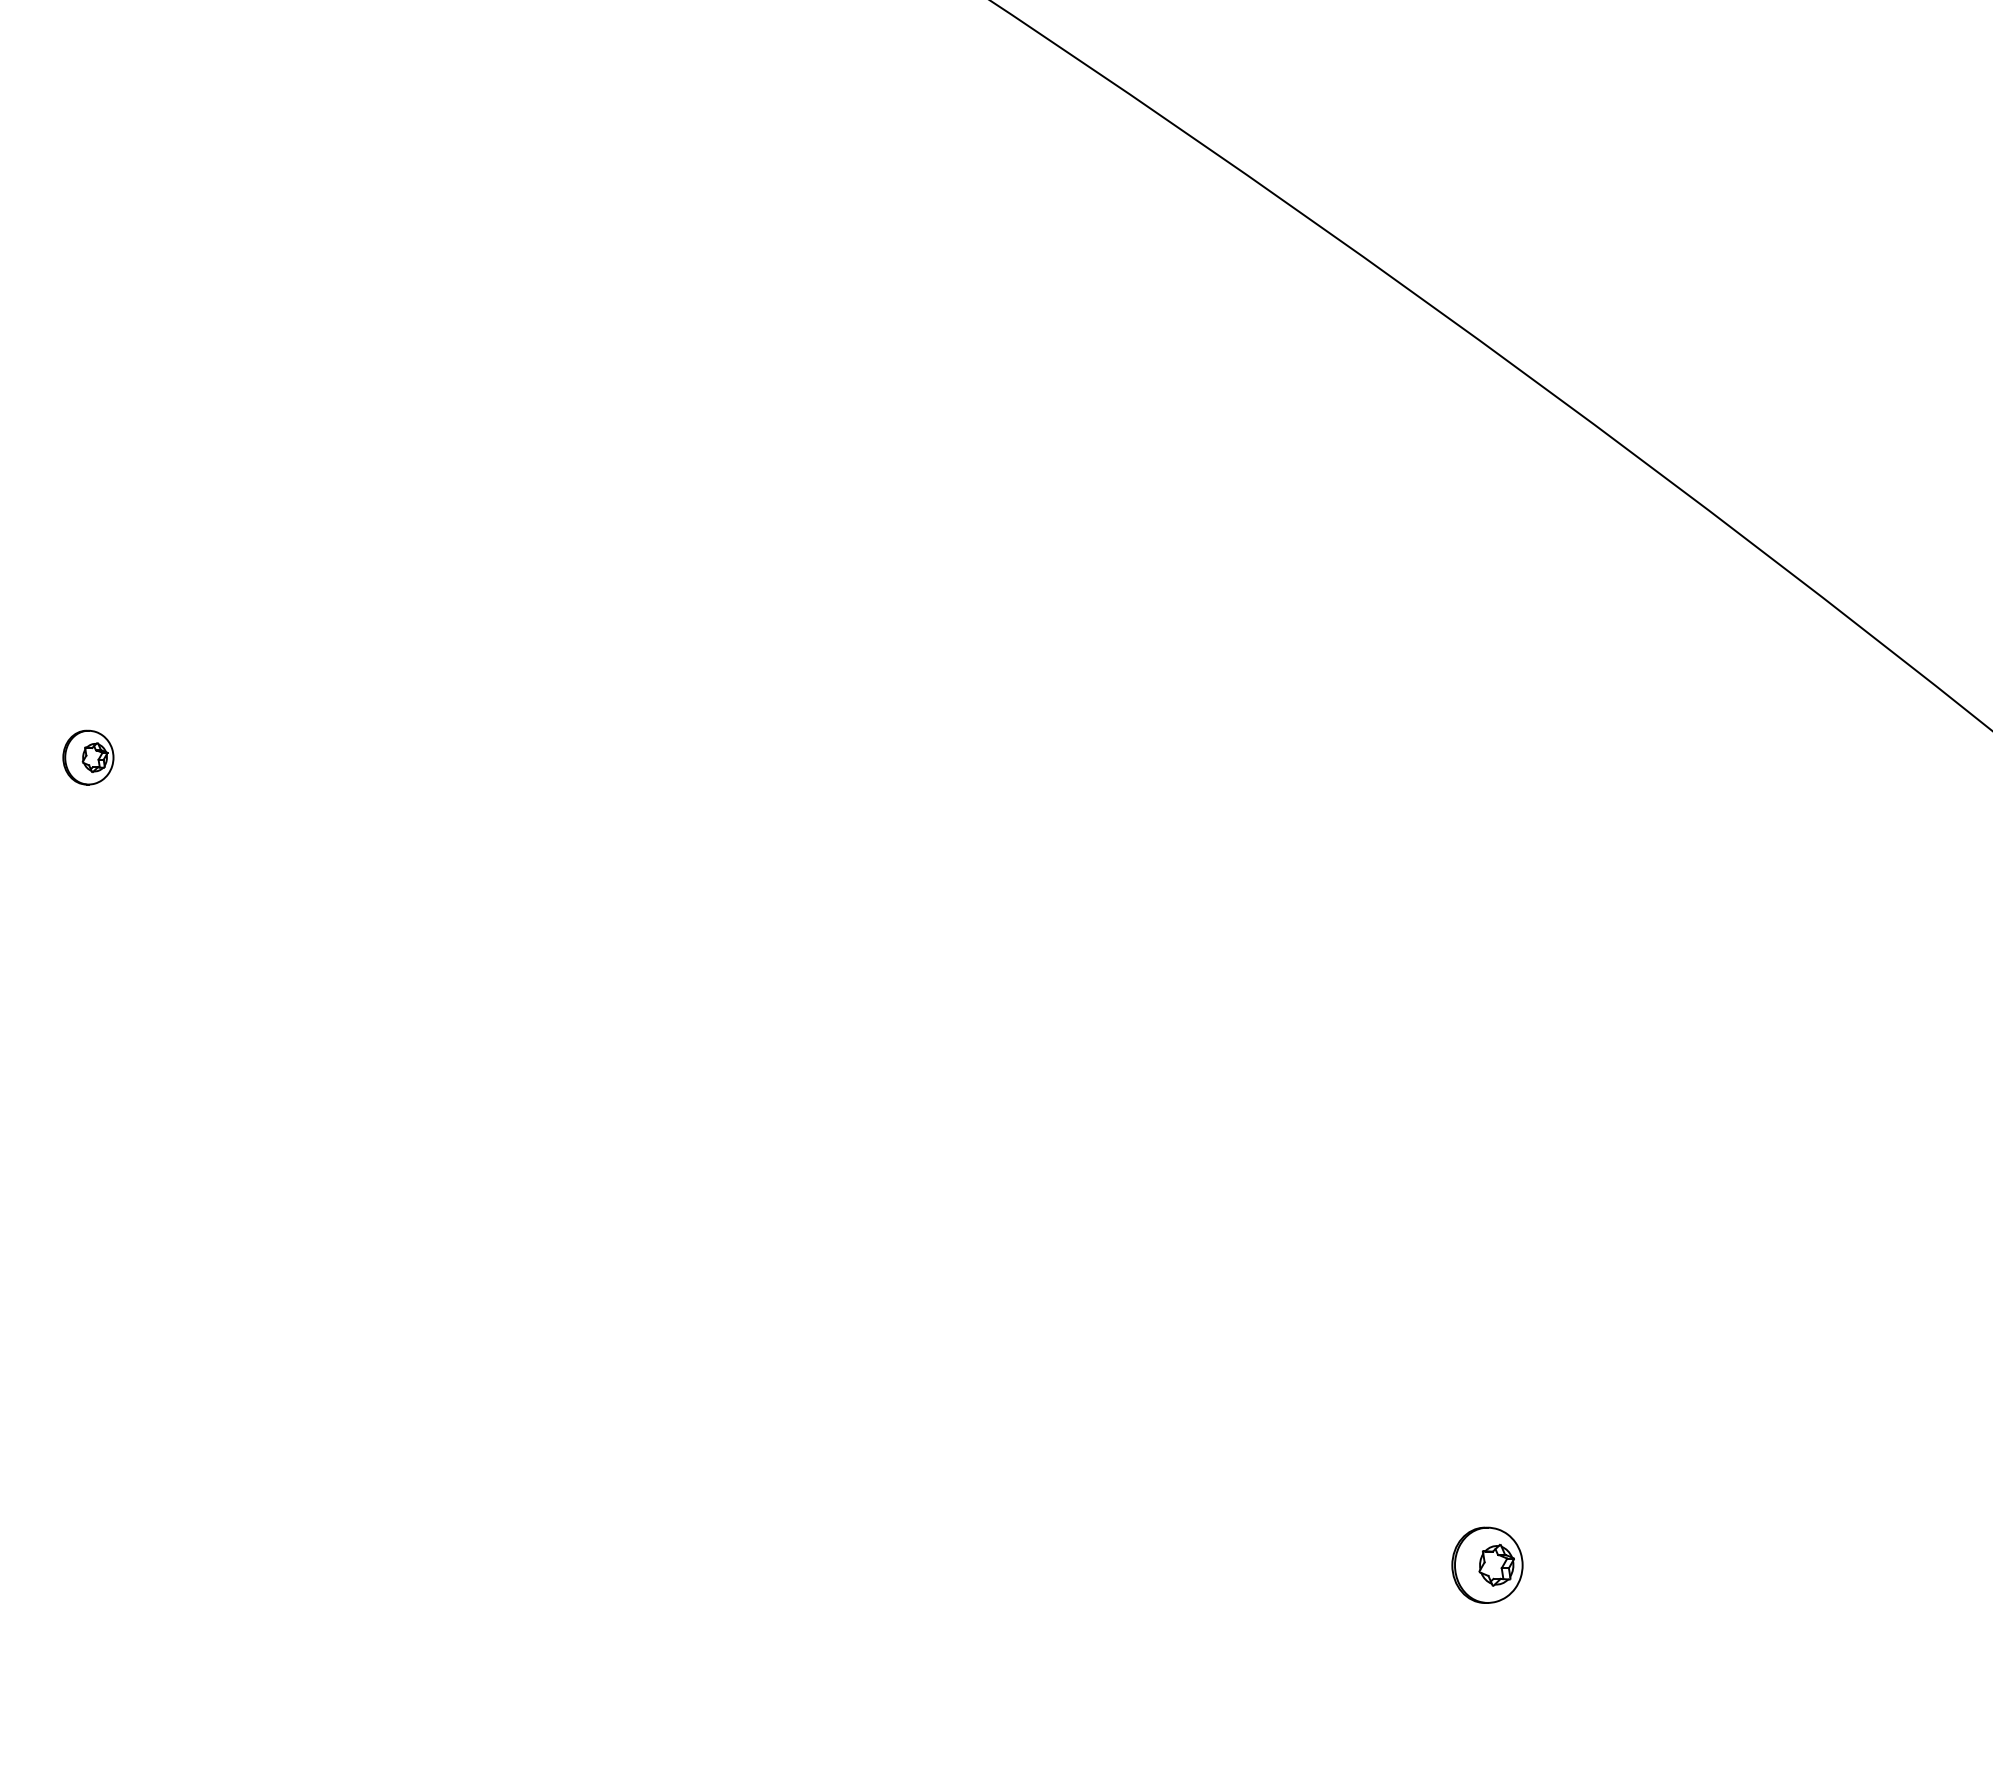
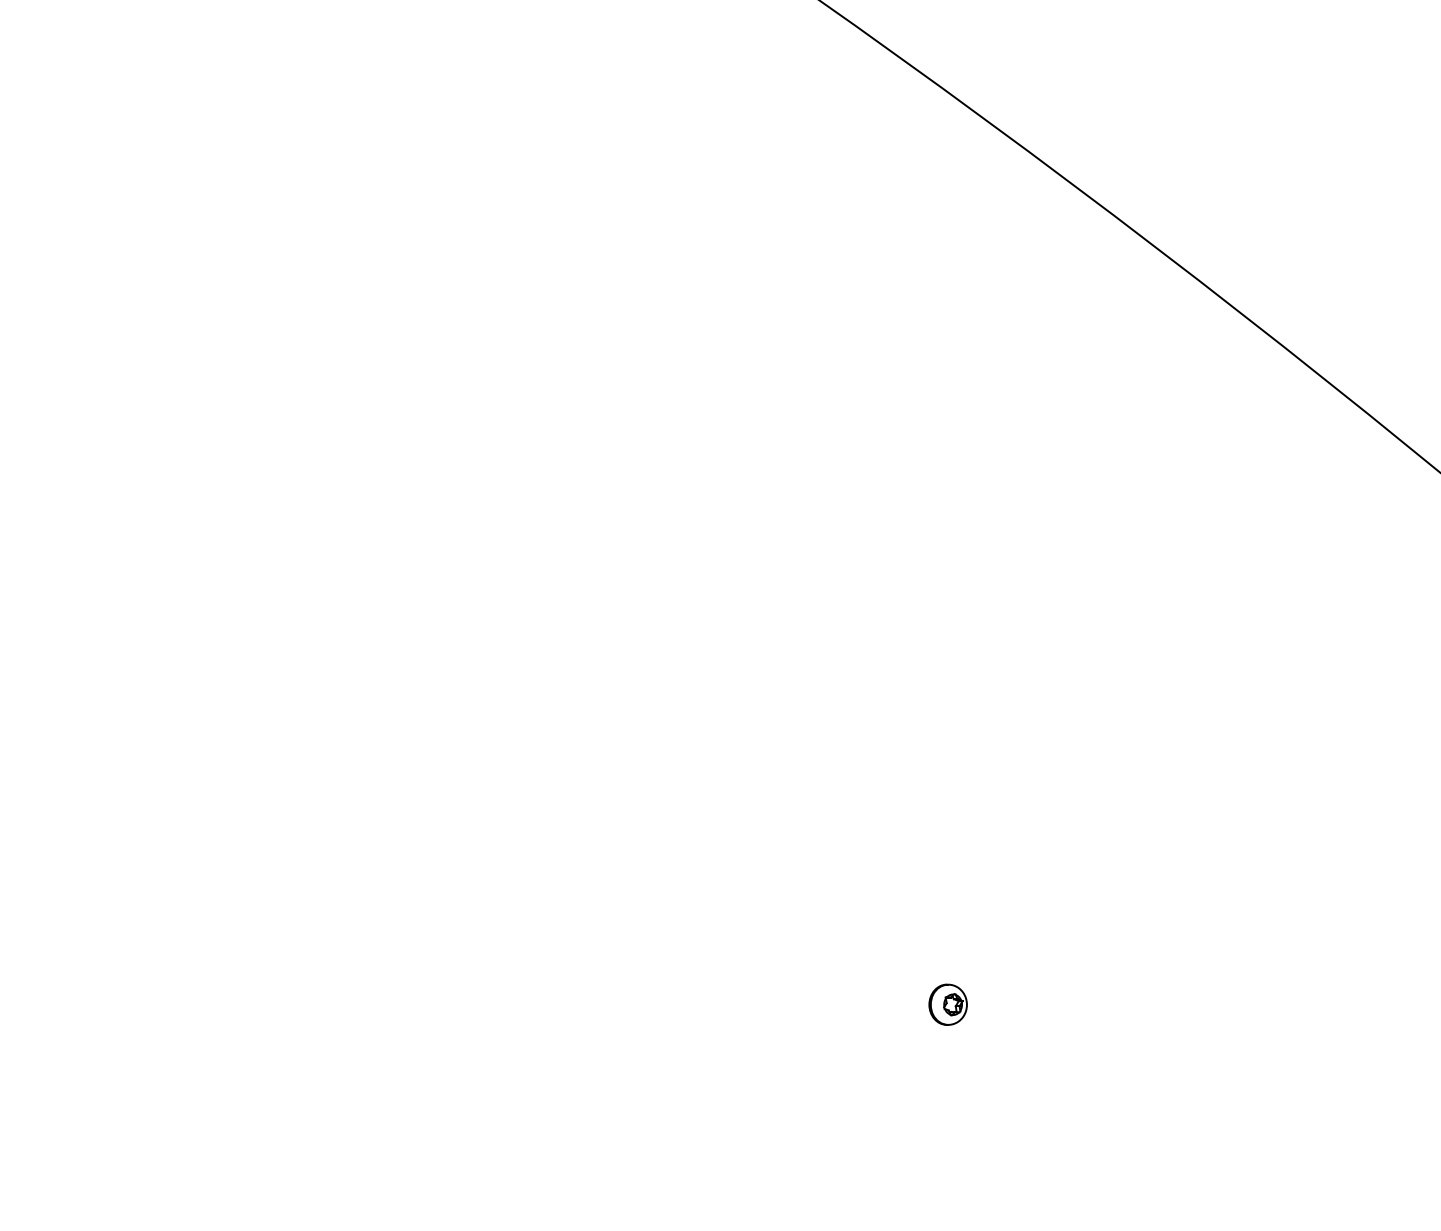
part: (1487, 1565) -> (948, 1004), size x0.71

